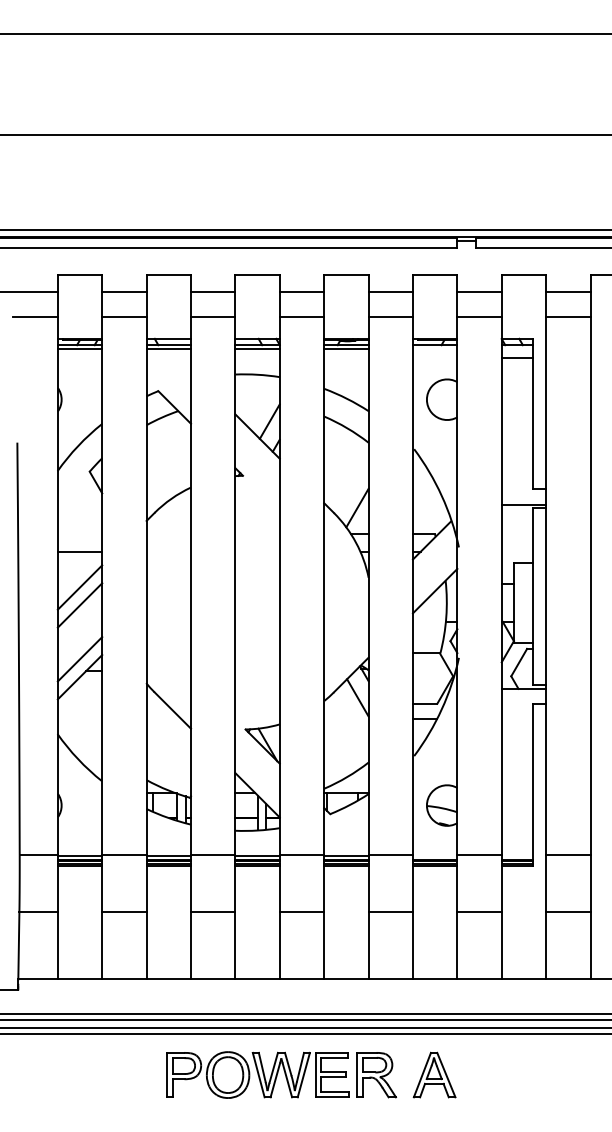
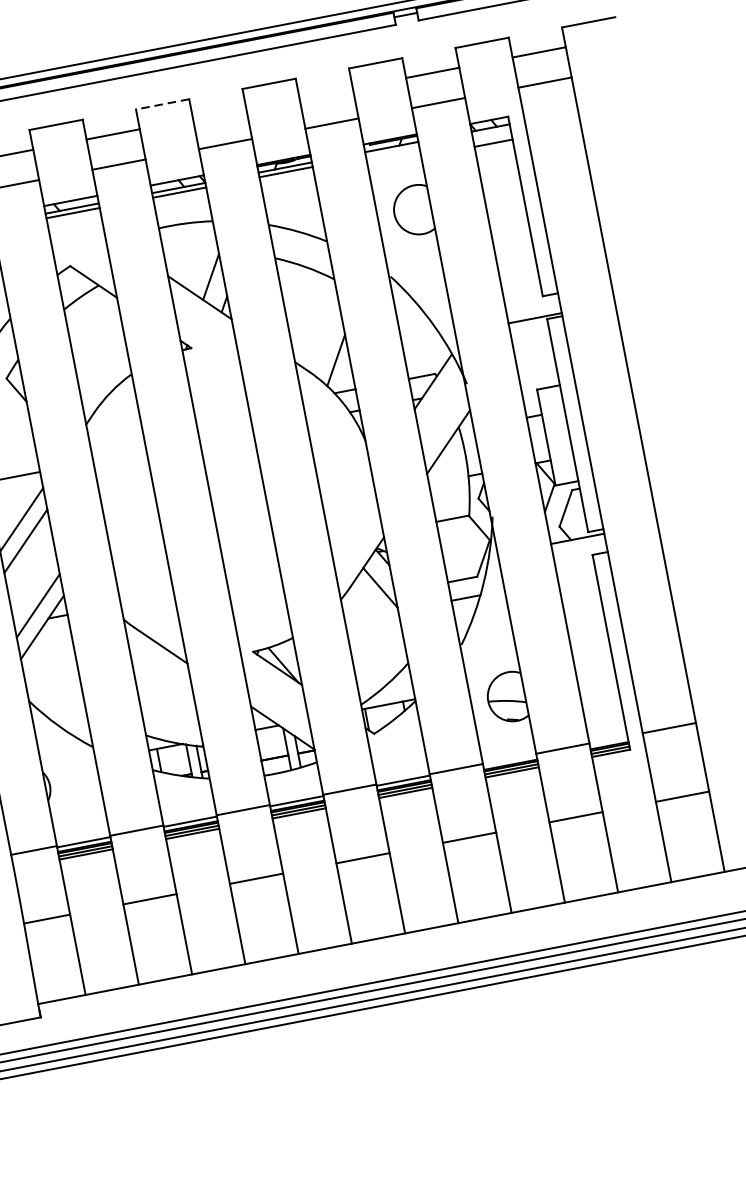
line: (257, 275) -> (162, 104), solid -> dashed
line: (301, 291) -> (219, 113), removed
line: (390, 291) -> (325, 92), removed
part: (281, 1074) -> (375, 1057), removed
part: (434, 1074) -> (559, 1022), removed

